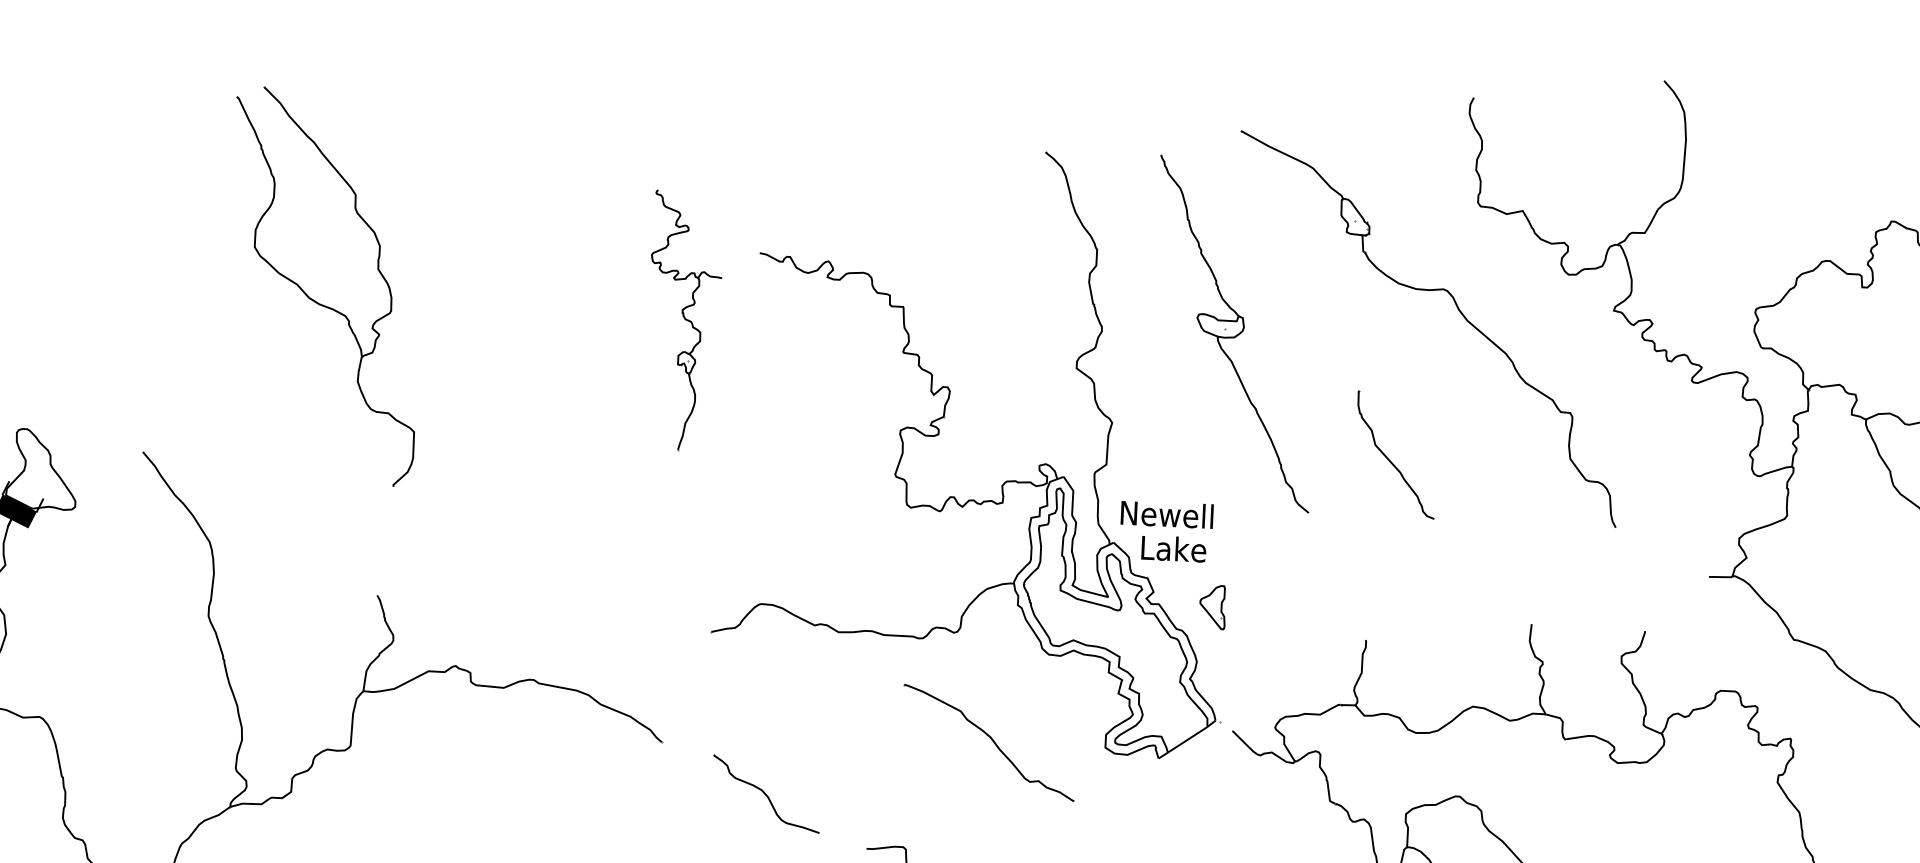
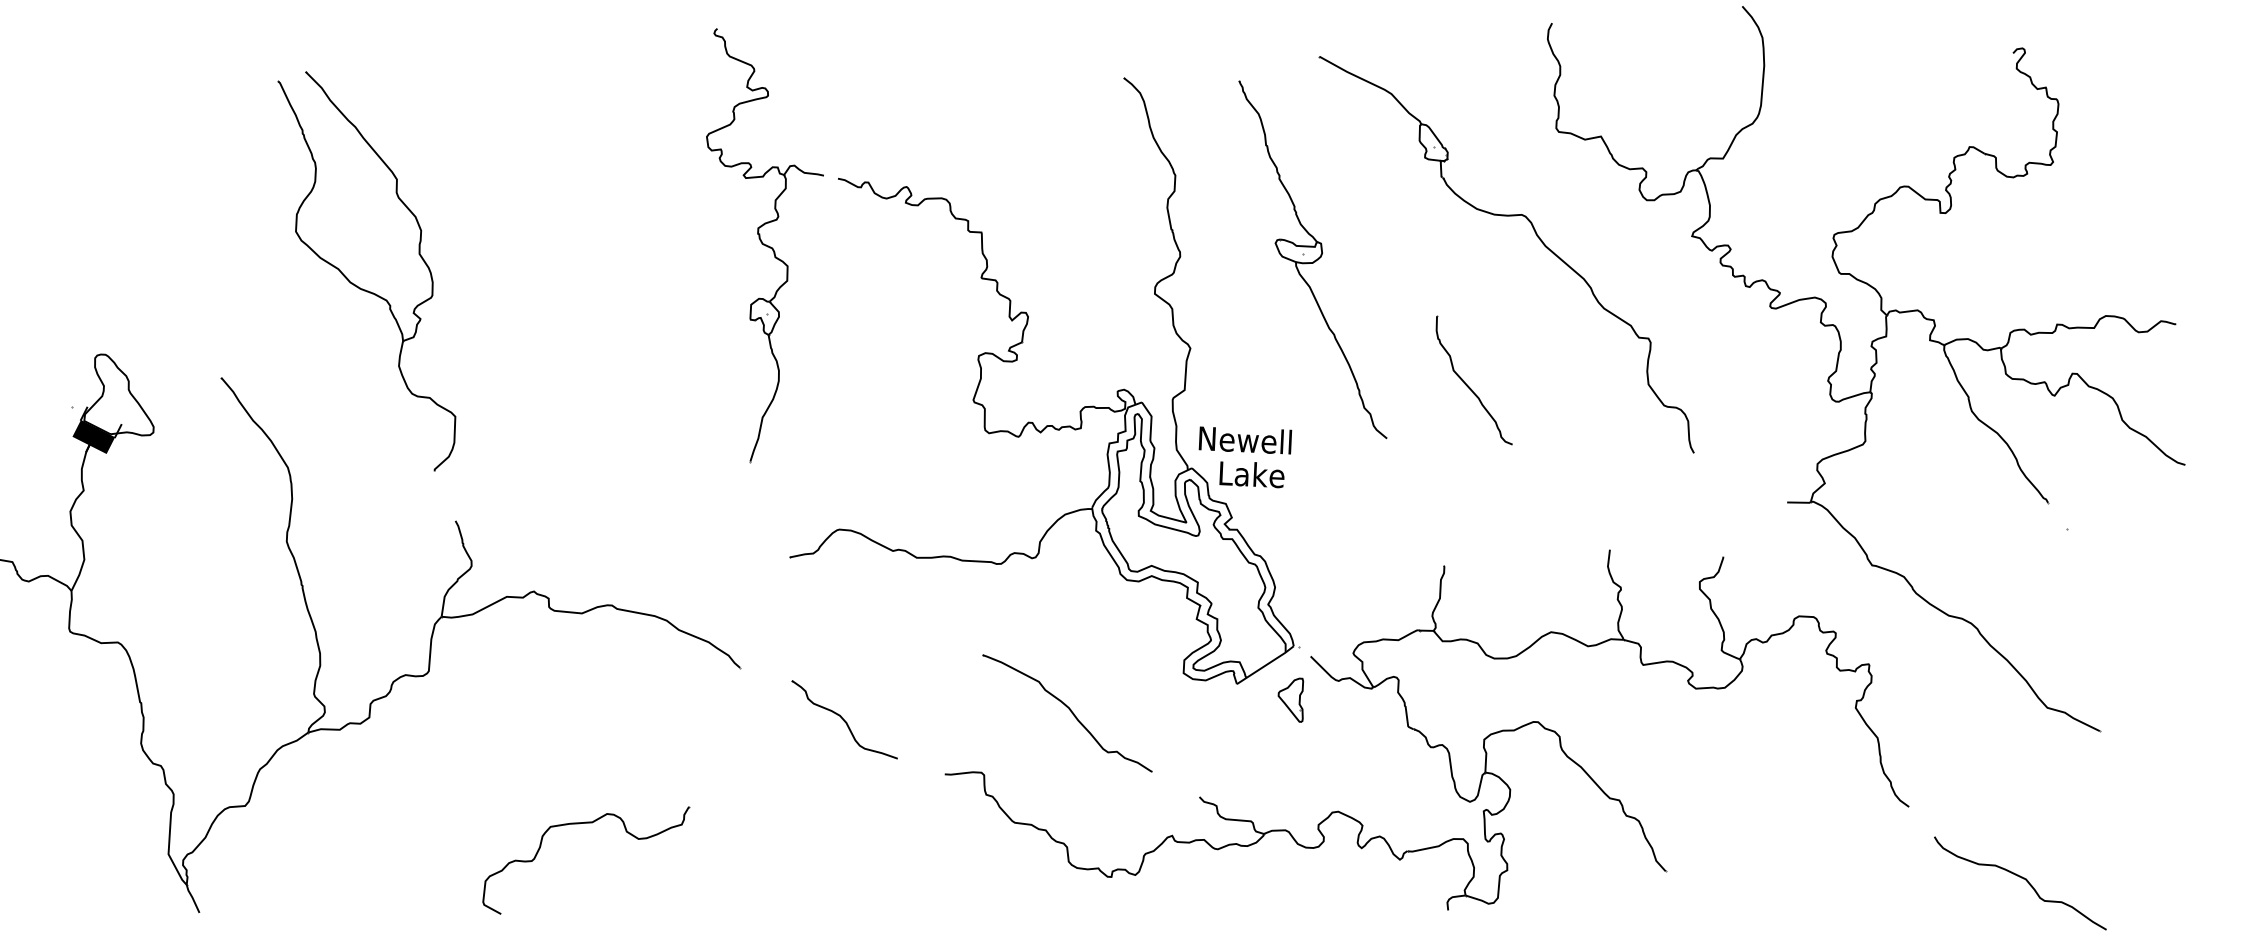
part: (316, 300) -> (357, 285), moved
part: (686, 319) -> (764, 245), size x1.67
part: (1212, 606) -> (1290, 699), moved
part: (989, 742) -> (1067, 713), moved

